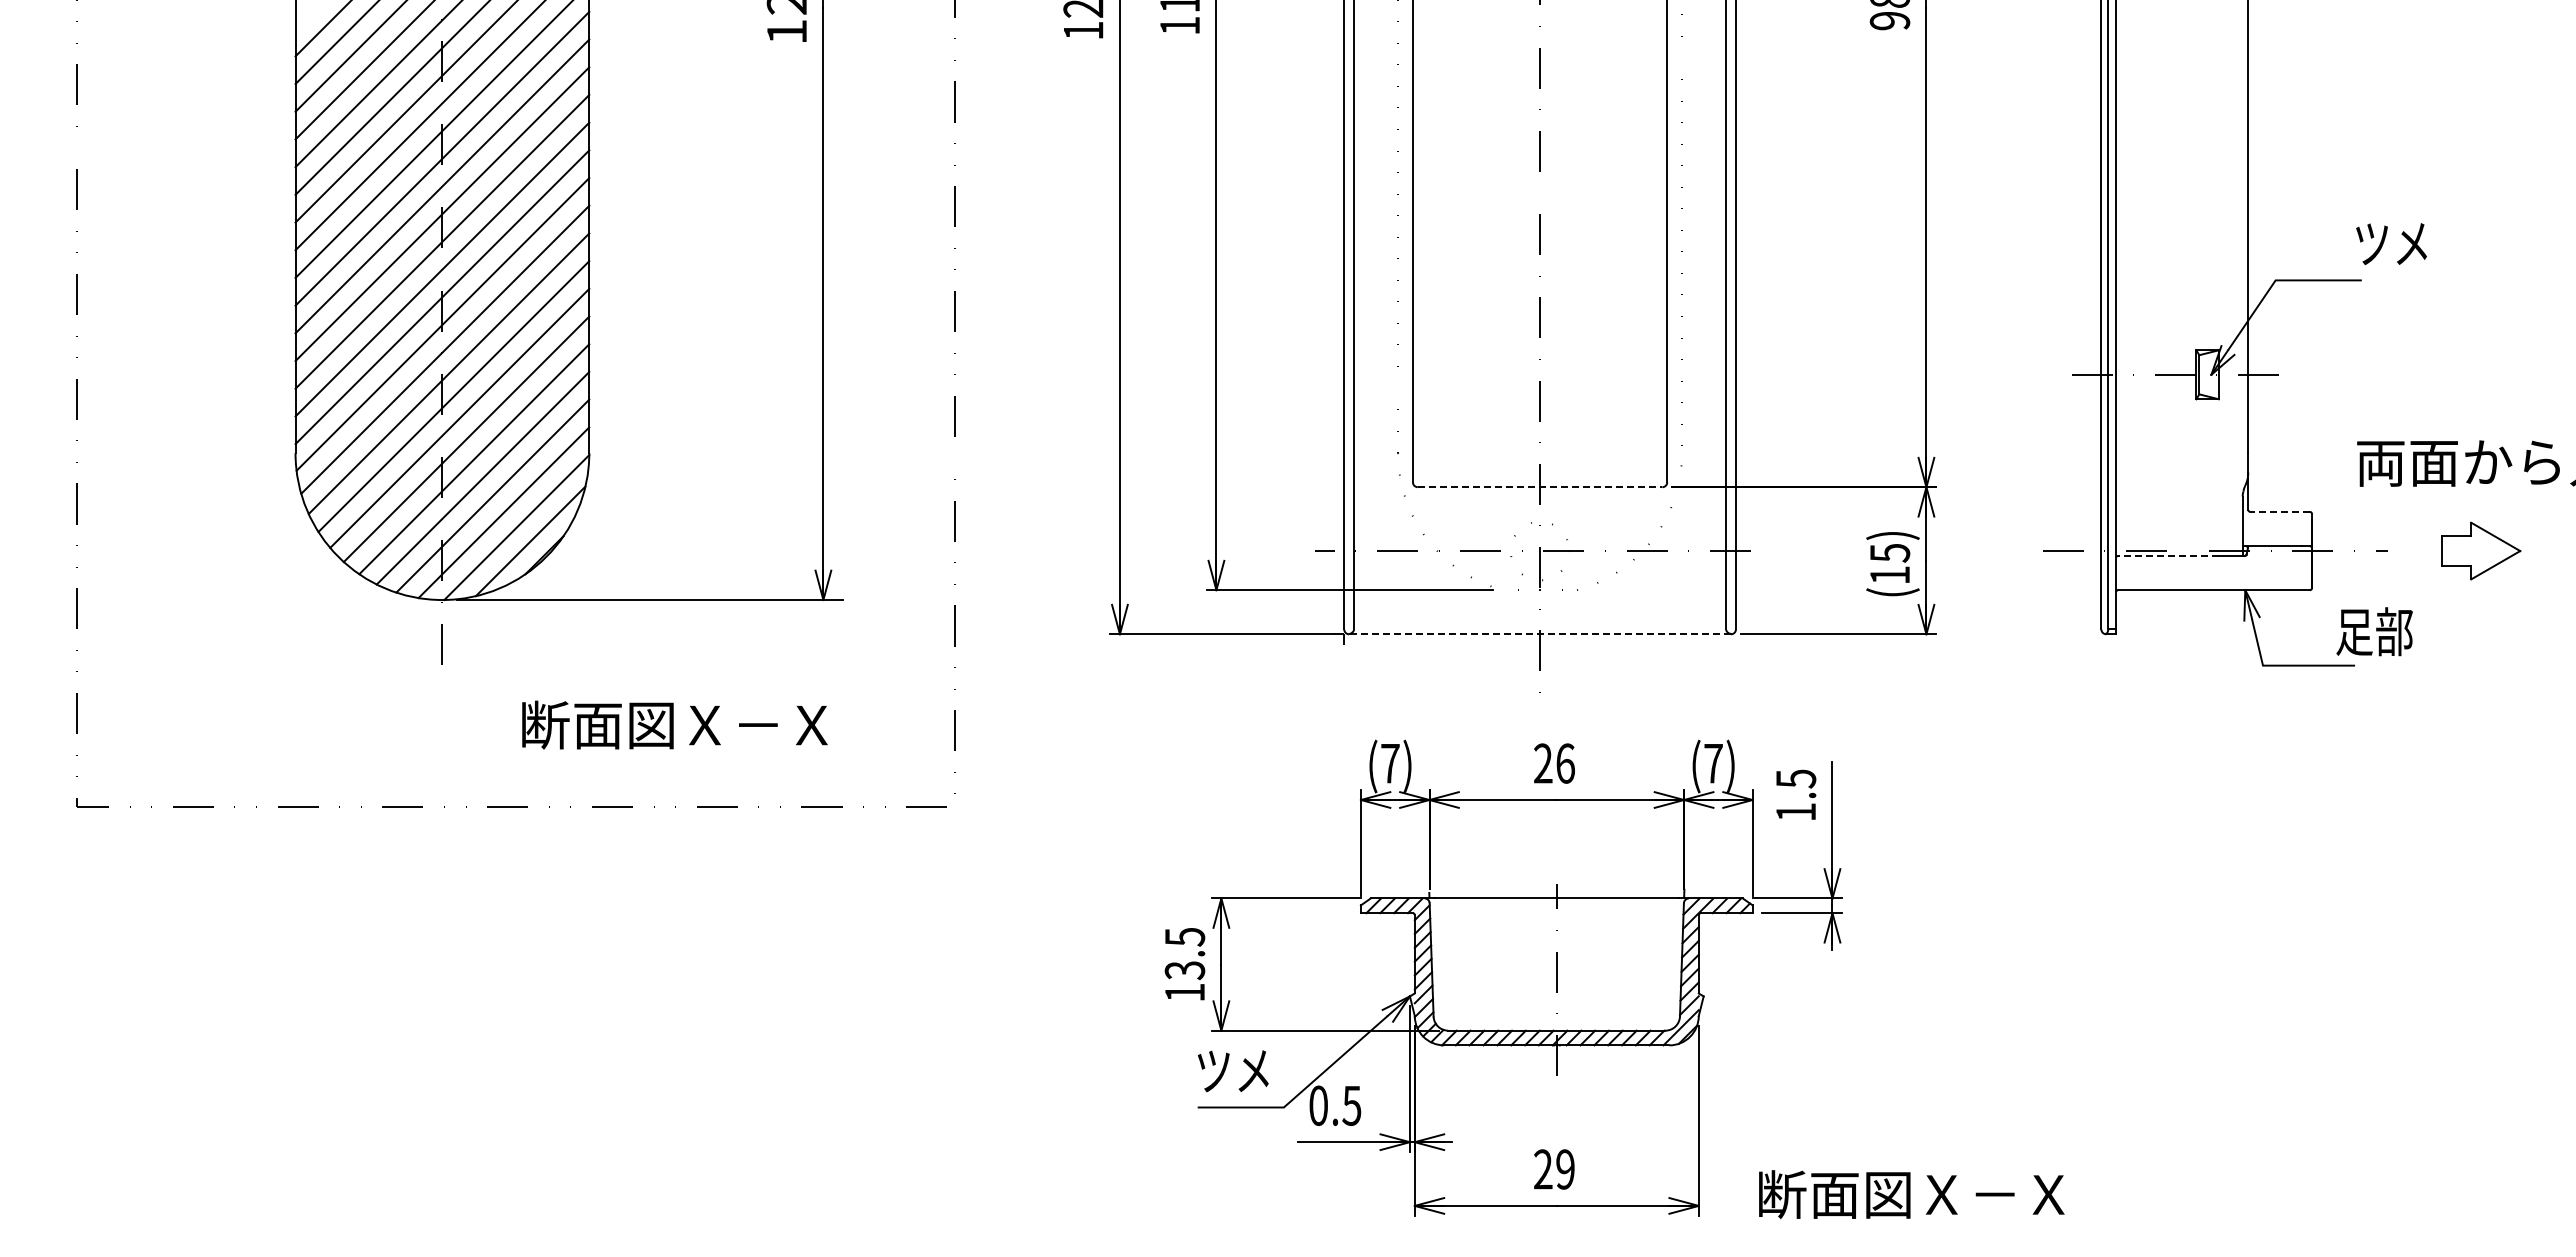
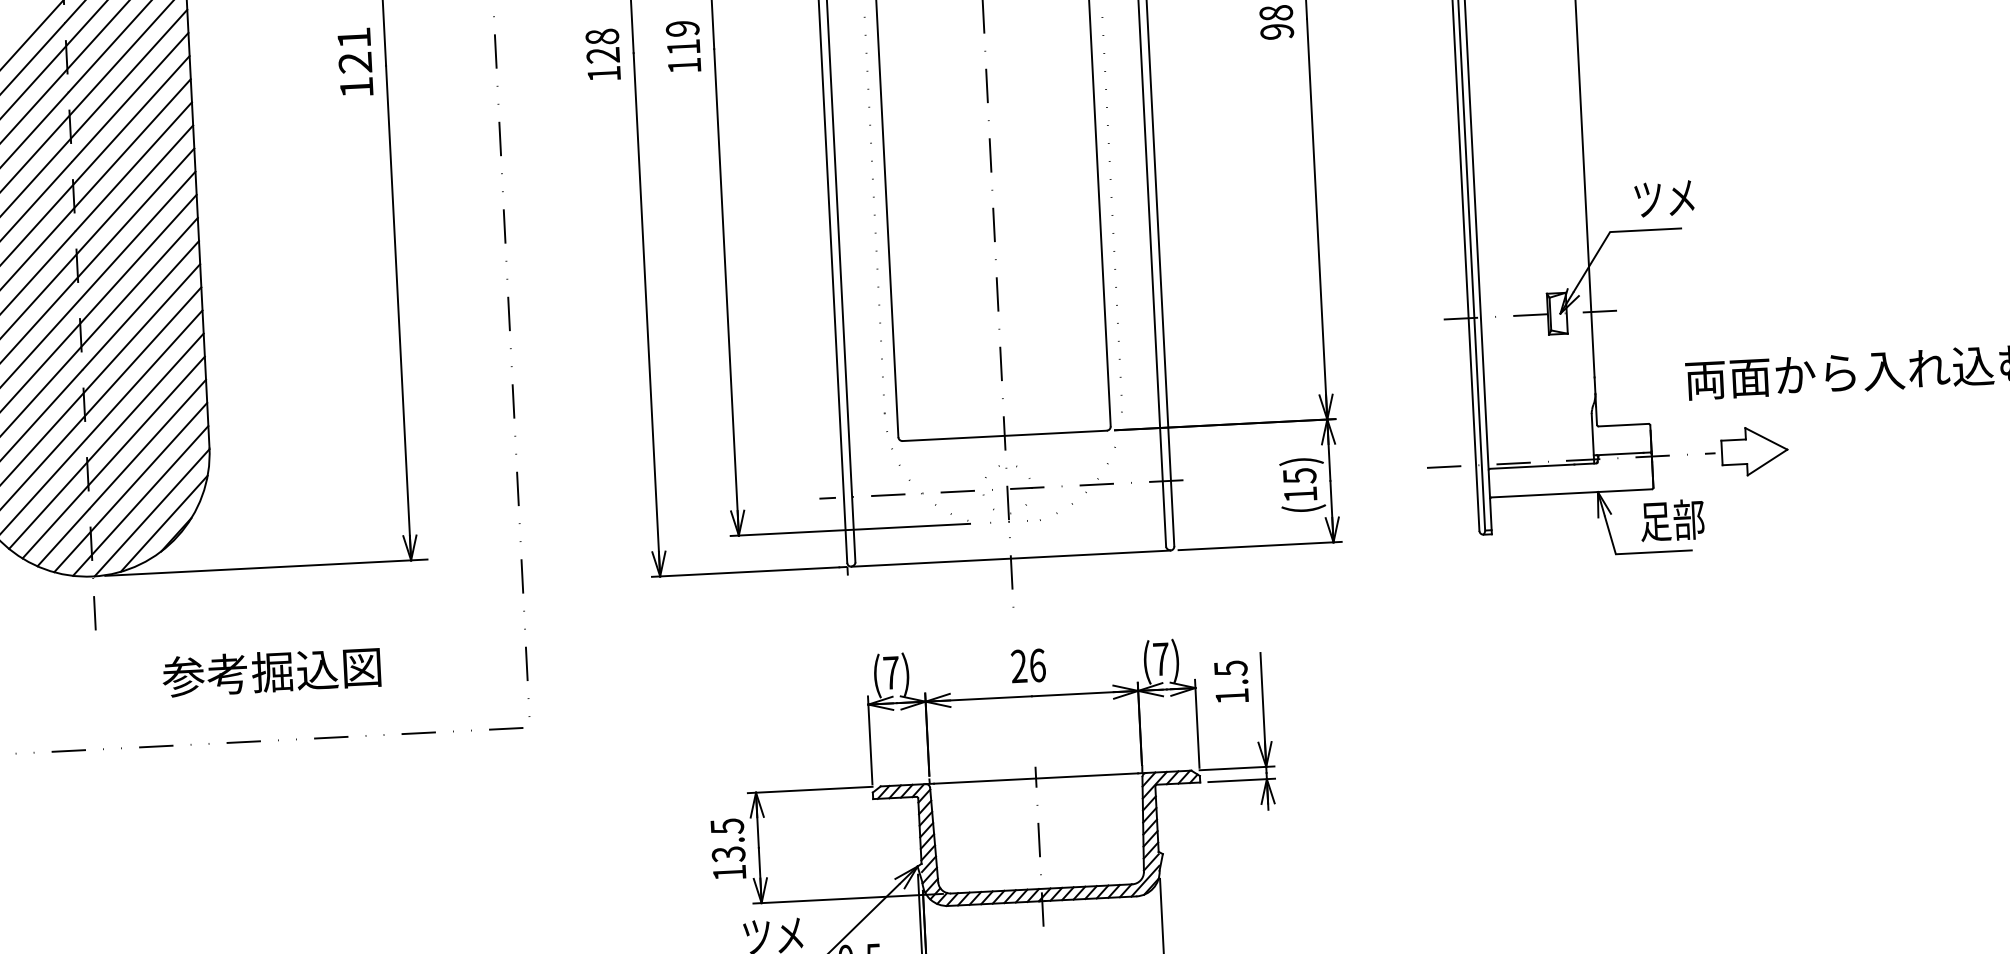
text: (2391, 243) -> (1664, 198), moved
line: (1540, 487) -> (1005, 436), dashed -> solid
line: (2280, 511) -> (1623, 424), dashed -> solid
part: (2481, 550) -> (1755, 450), moved
line: (2167, 555) -> (1531, 466), dashed -> solid
text: (2374, 631) -> (1672, 520), moved
line: (1540, 634) -> (1011, 558), dashed -> solid
text: (673, 724) -> (291, 670), 断面図Ｘ－Ｘ -> 参考掘込図

